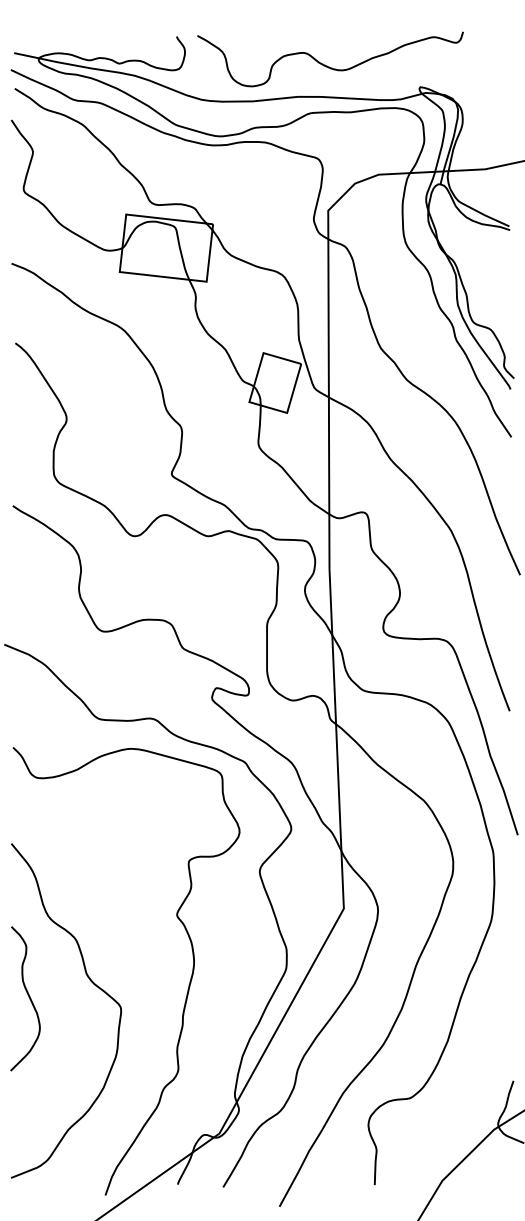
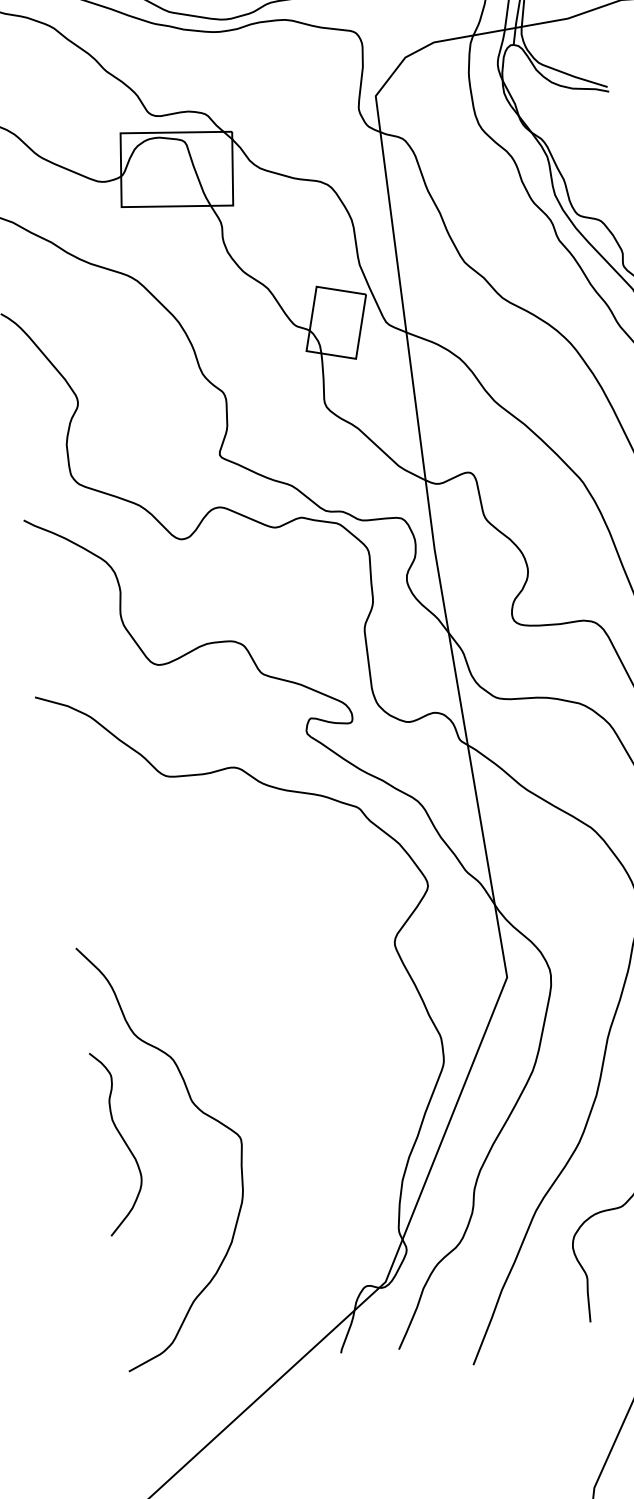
curve: (188, 985) -> (322, 1099), removed

